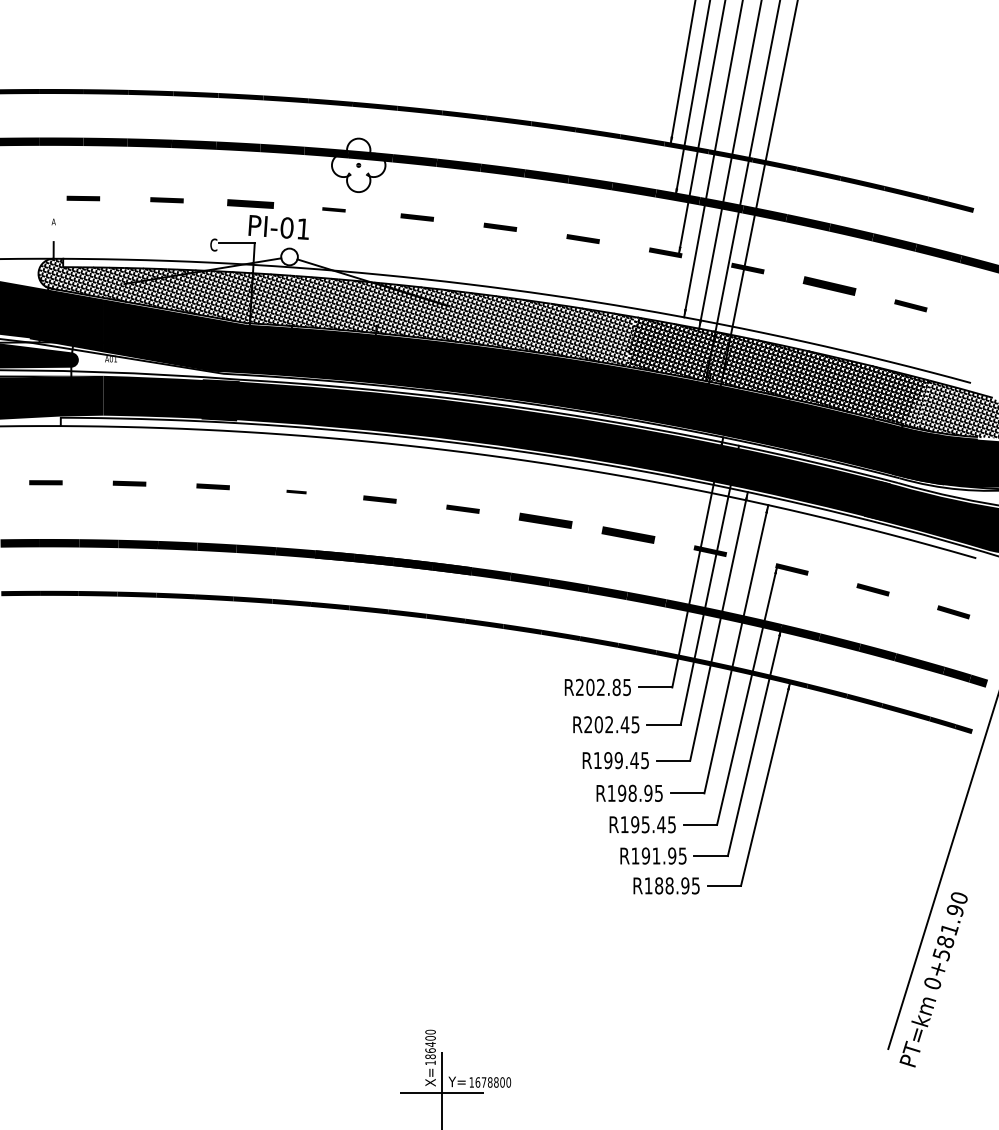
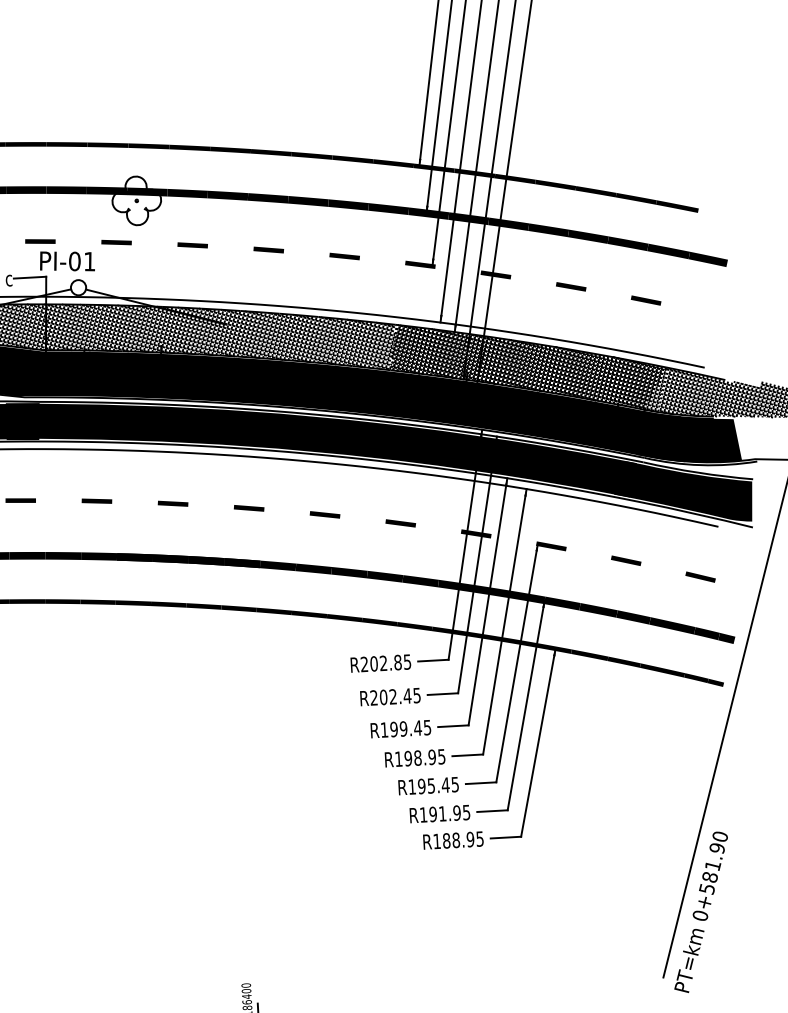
part: (250, 203) -> (40, 241), size x0.71
part: (333, 209) -> (116, 242), size x1.43
part: (829, 286) -> (571, 287), size x0.62
part: (296, 491) -> (96, 500), size x1.67
part: (545, 521) -> (324, 515), size x0.62
part: (627, 534) -> (400, 522), size x0.62

